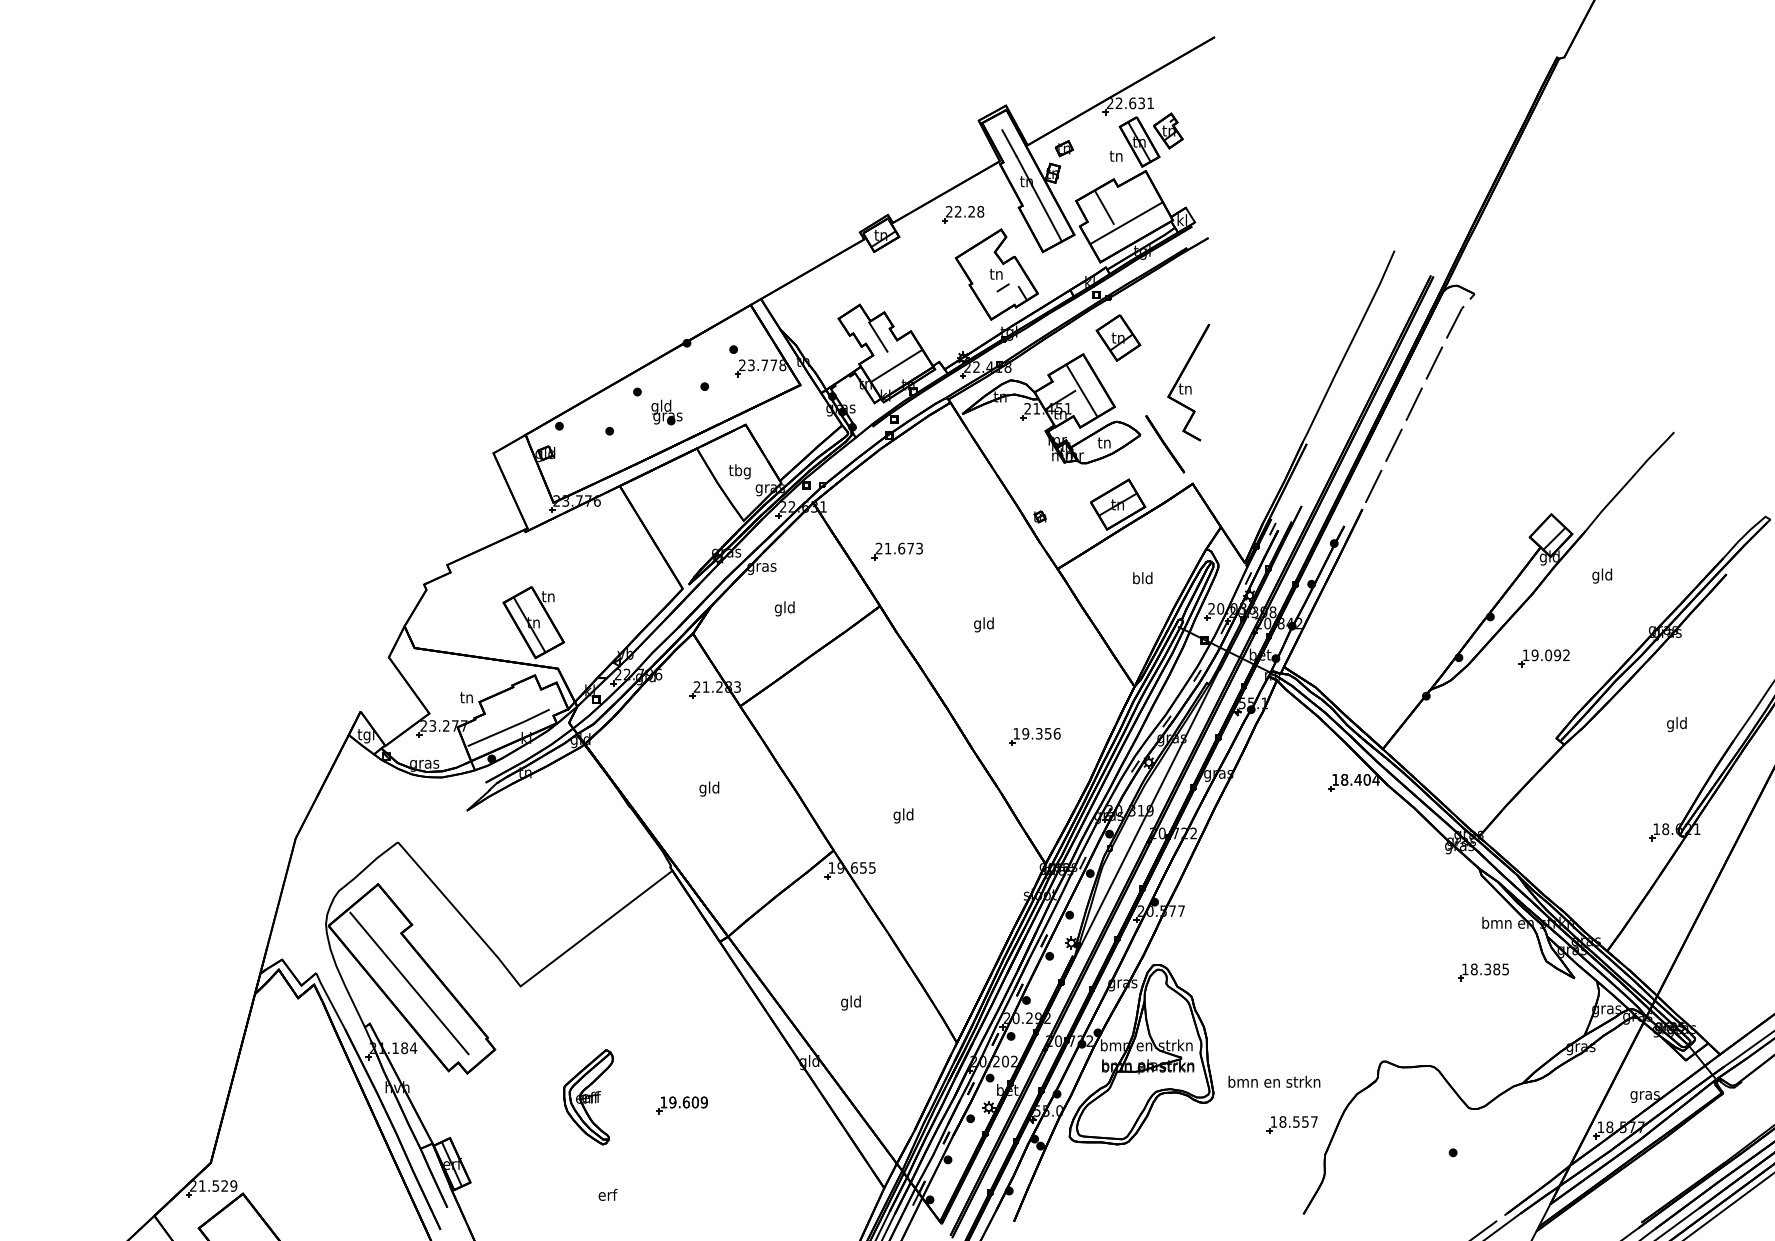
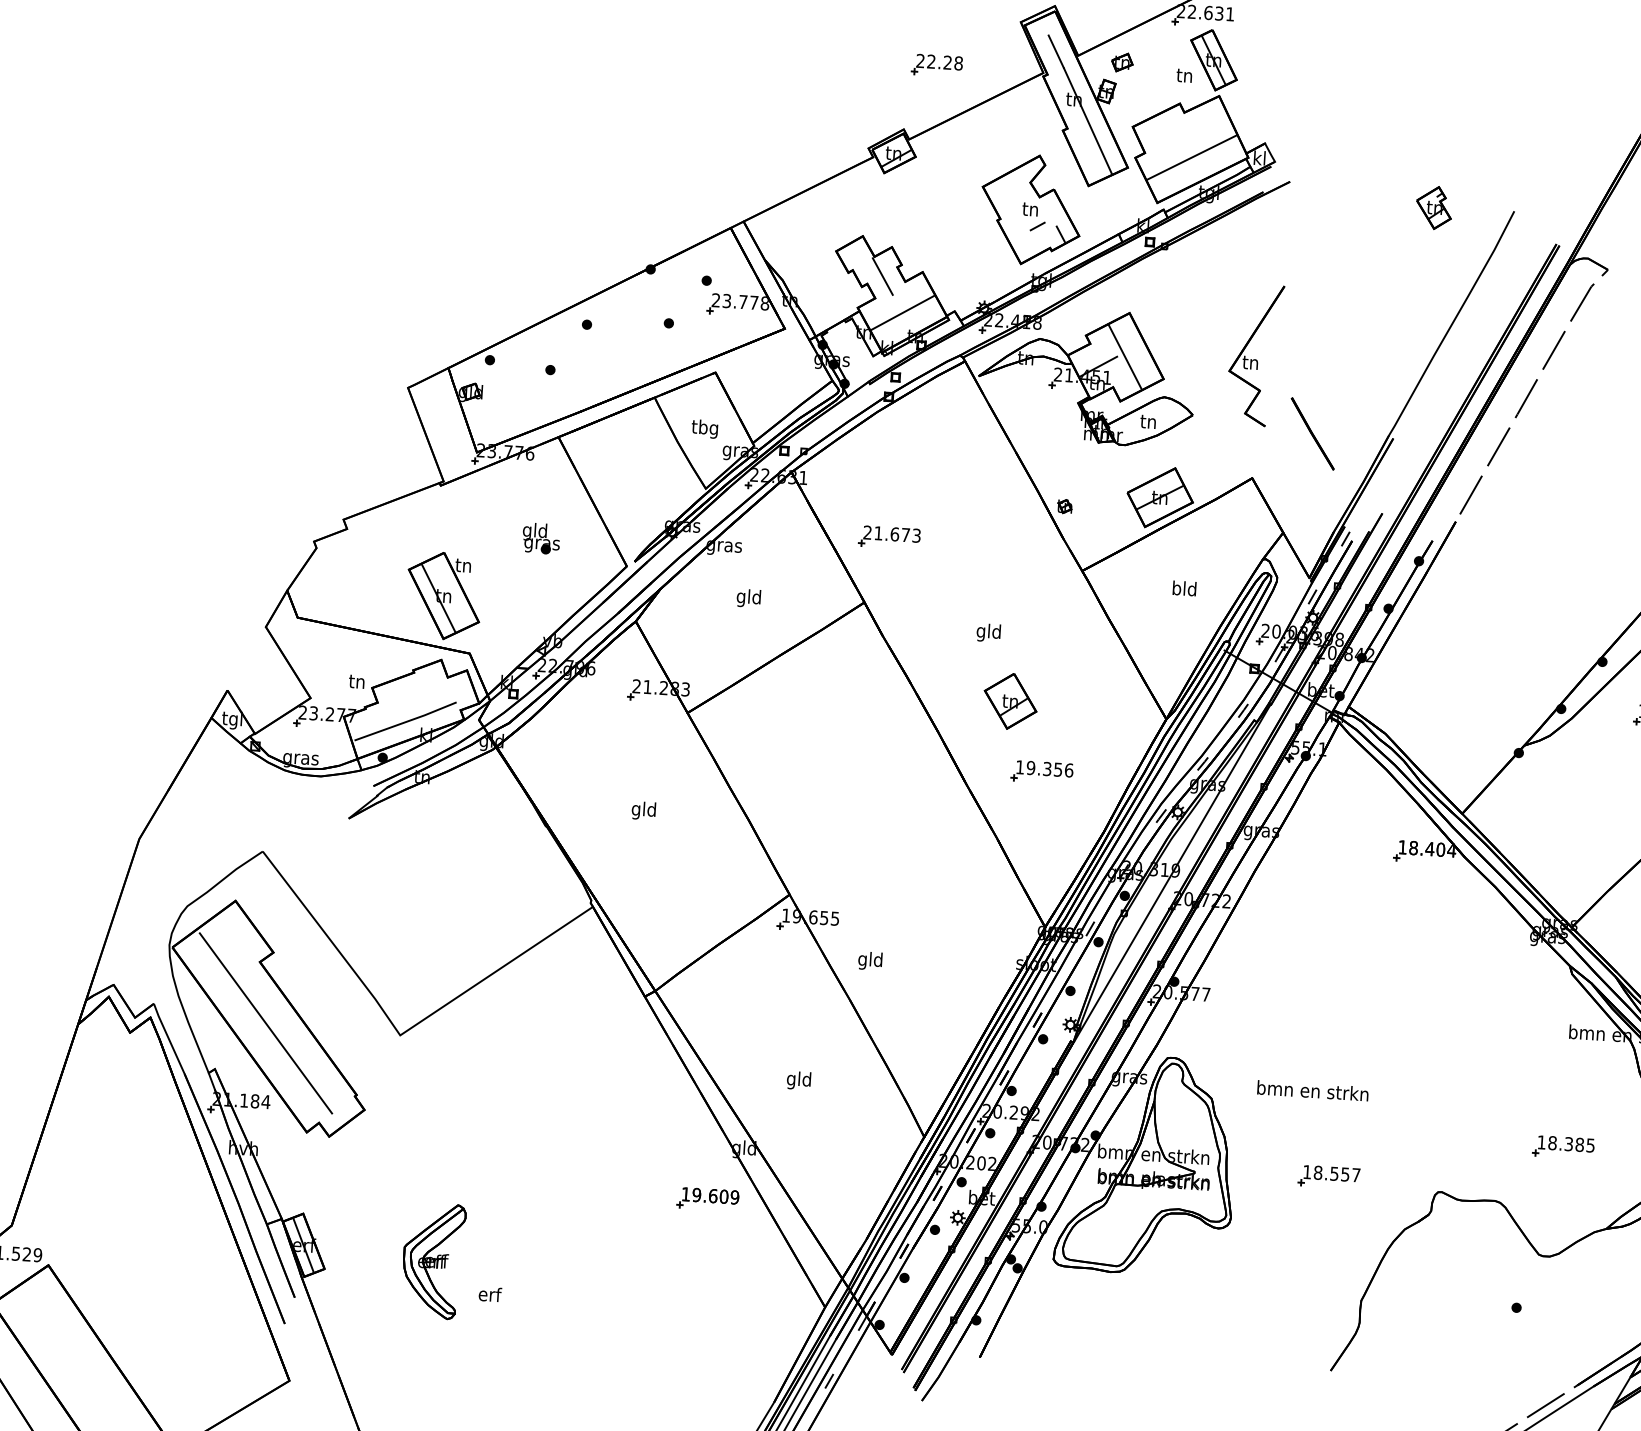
part: (1168, 130) -> (1434, 207), moved
line: (1103, 206) -> (1165, 135), removed
part: (963, 214) -> (937, 65), moved
part: (1118, 337) -> (1010, 700), moved
part: (666, 412) -> (540, 538), moved
line: (1165, 444) -> (1313, 434), moved
text: (903, 815) -> (870, 960), moved
part: (1483, 972) -> (1563, 1147), moved
text: (1274, 1081) -> (1313, 1090), moved
part: (588, 1097) -> (433, 1261), moved
part: (681, 1105) -> (707, 1199), moved
part: (1291, 1124) -> (1328, 1176), moved

